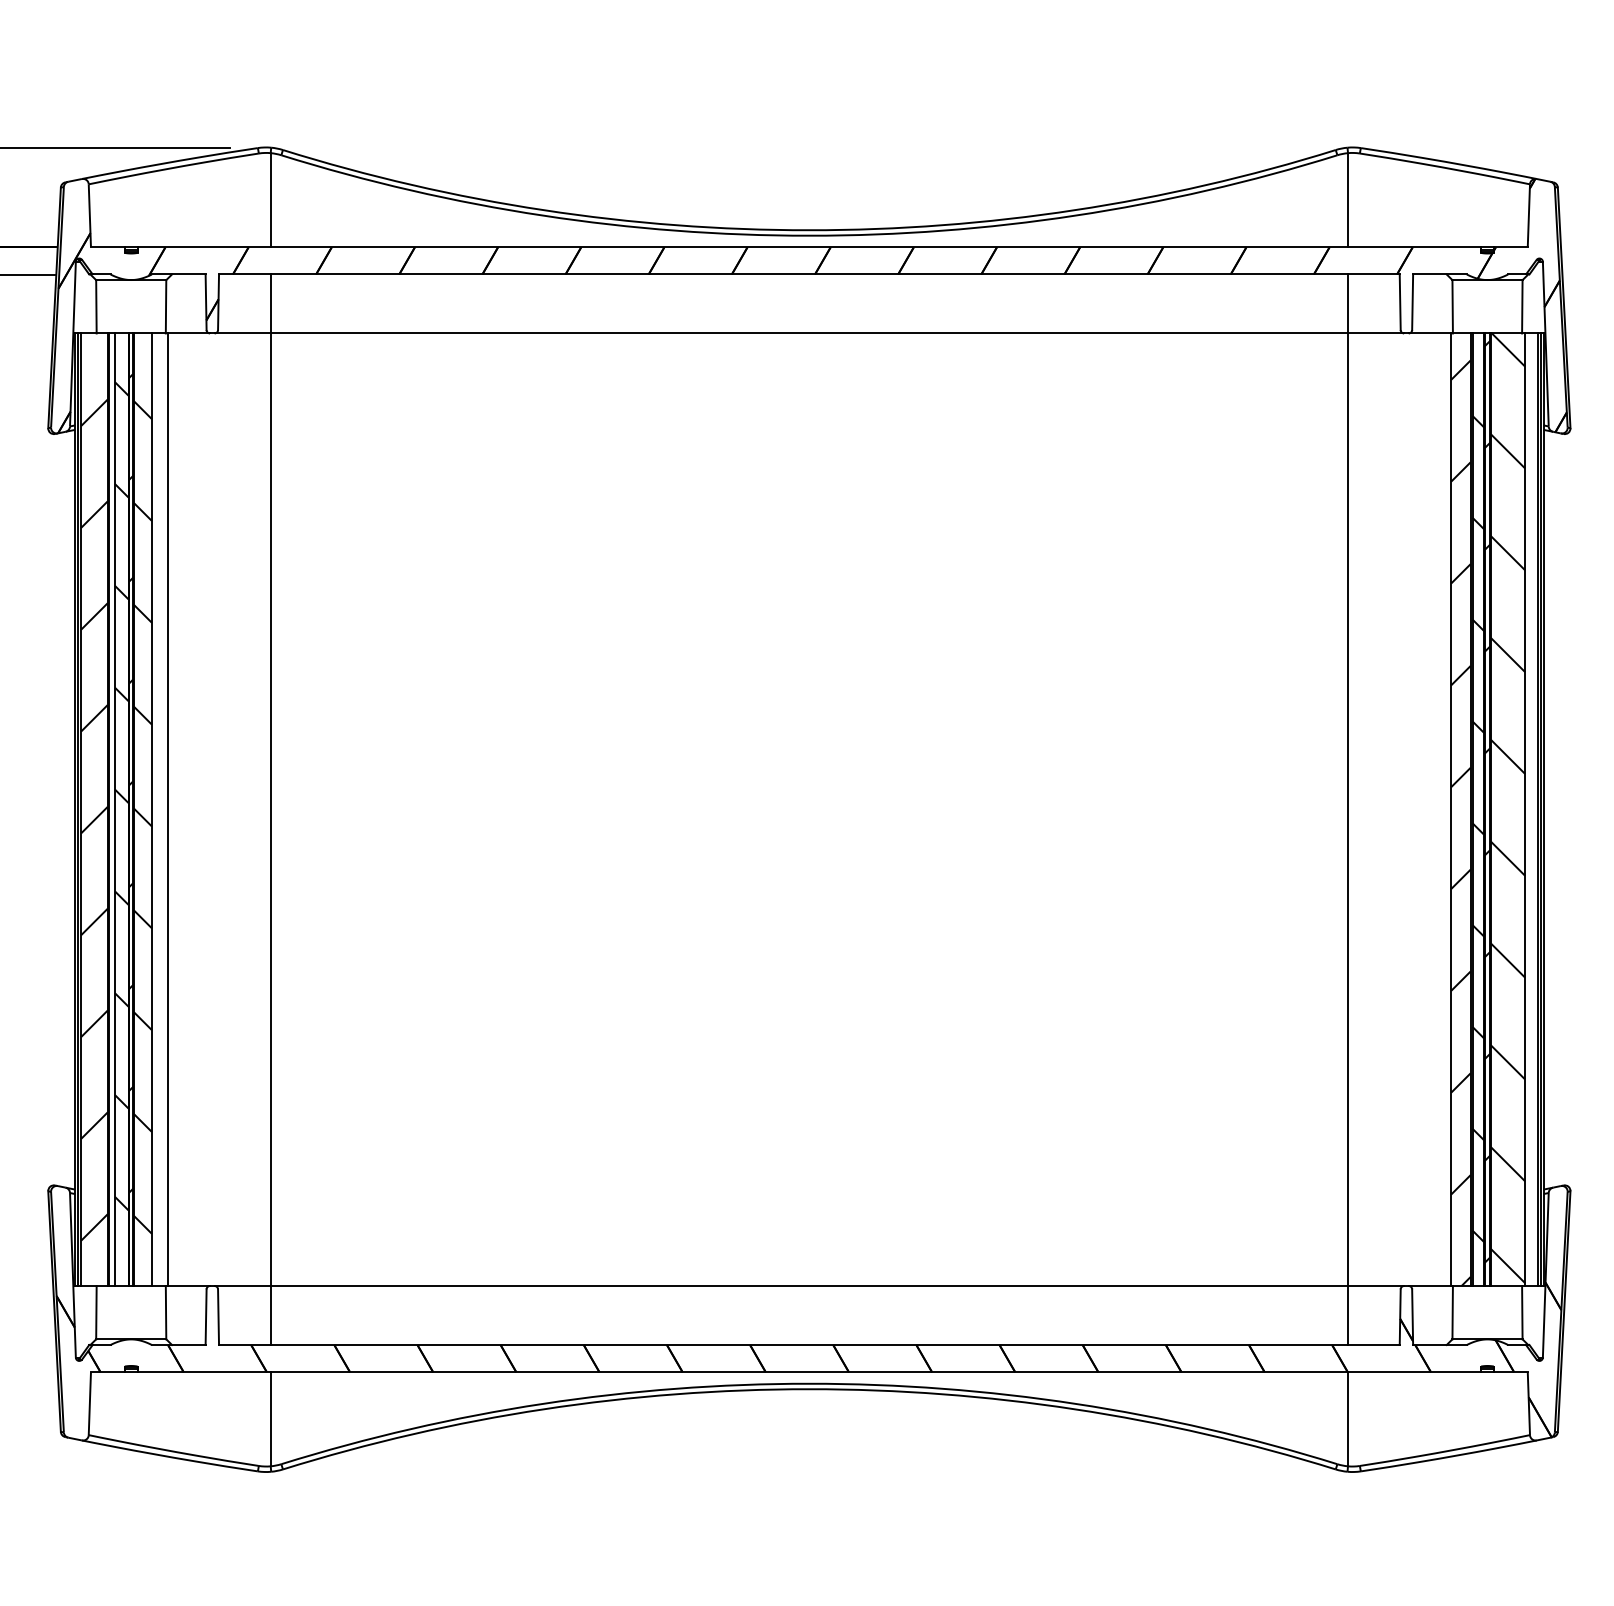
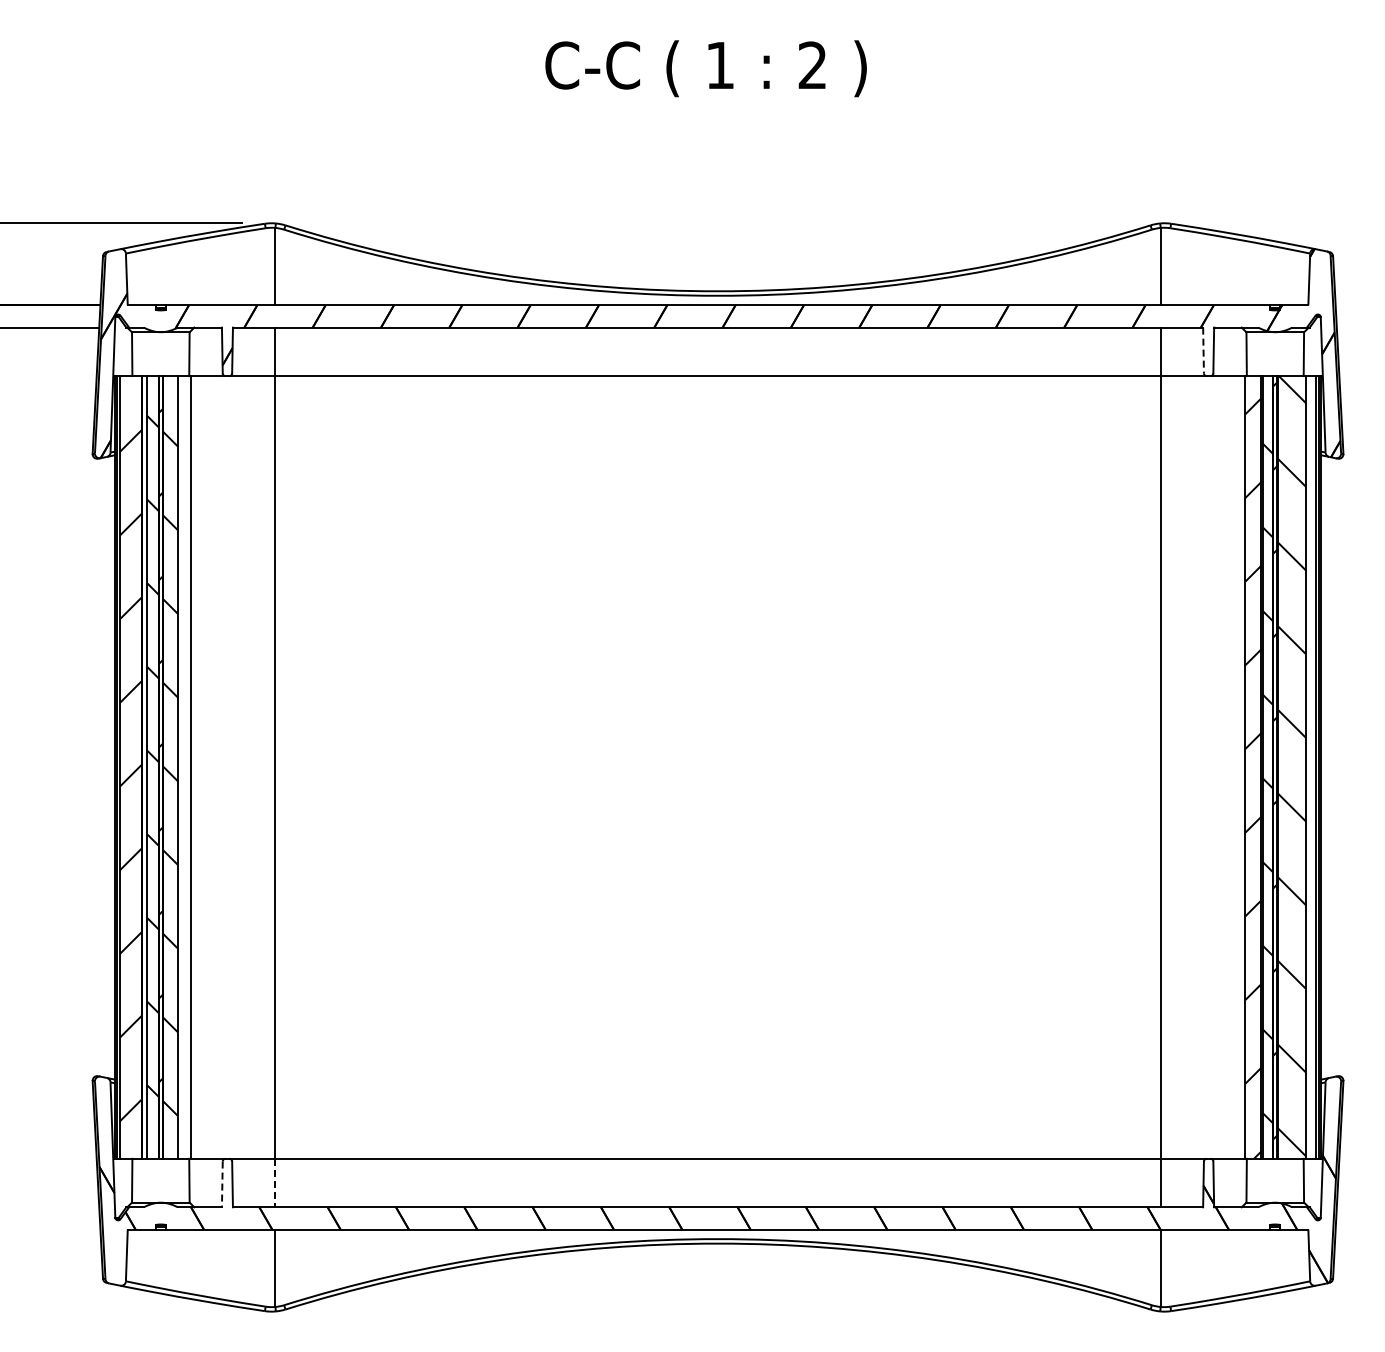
line: (1400, 302) -> (1203, 350), solid -> dashed
line: (270, 1316) -> (275, 1183), solid -> dashed
line: (206, 1317) -> (222, 1184), solid -> dashed

